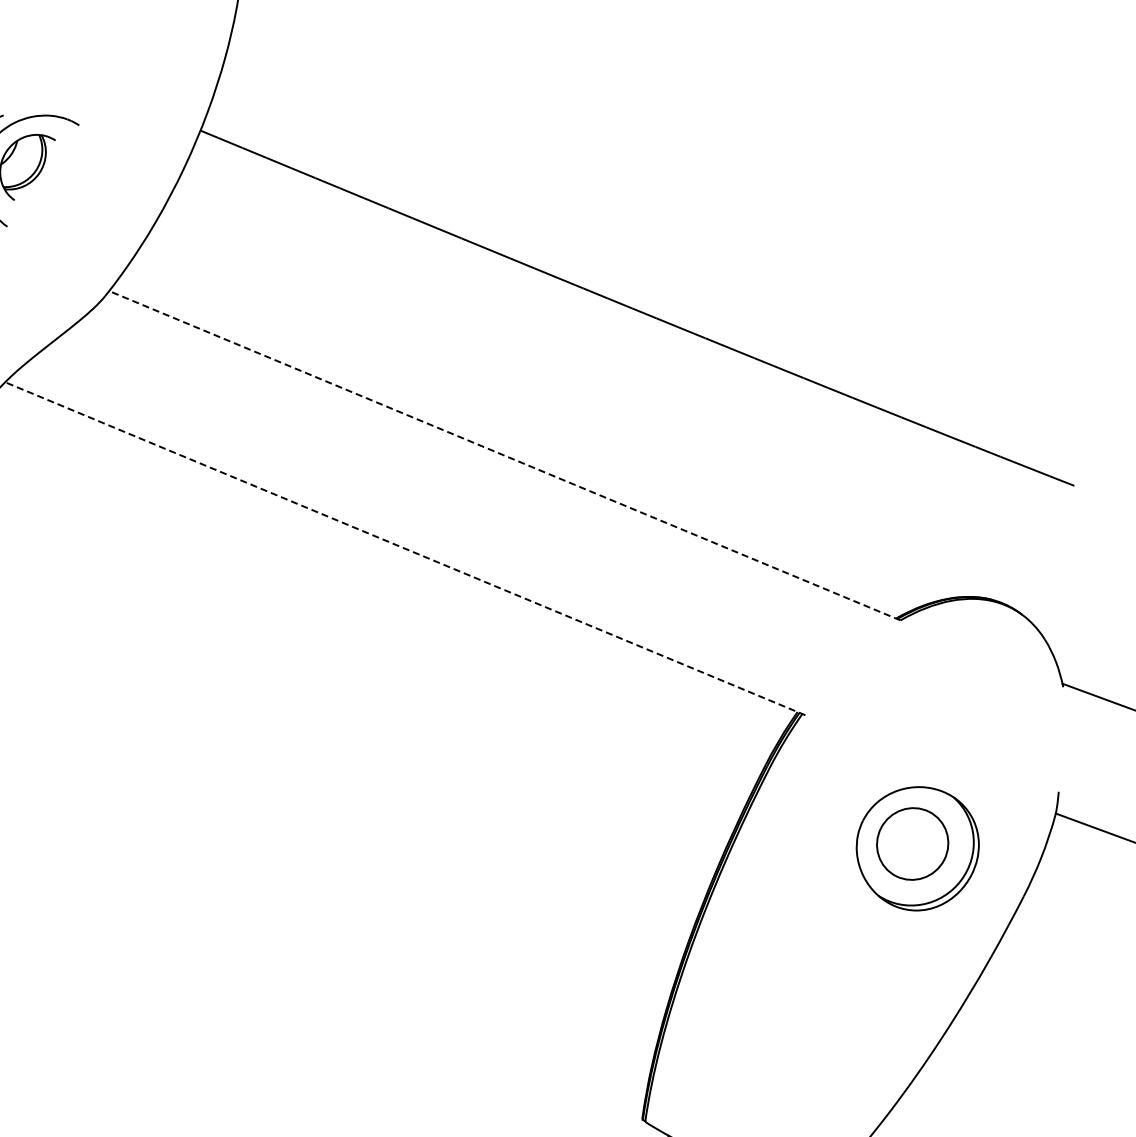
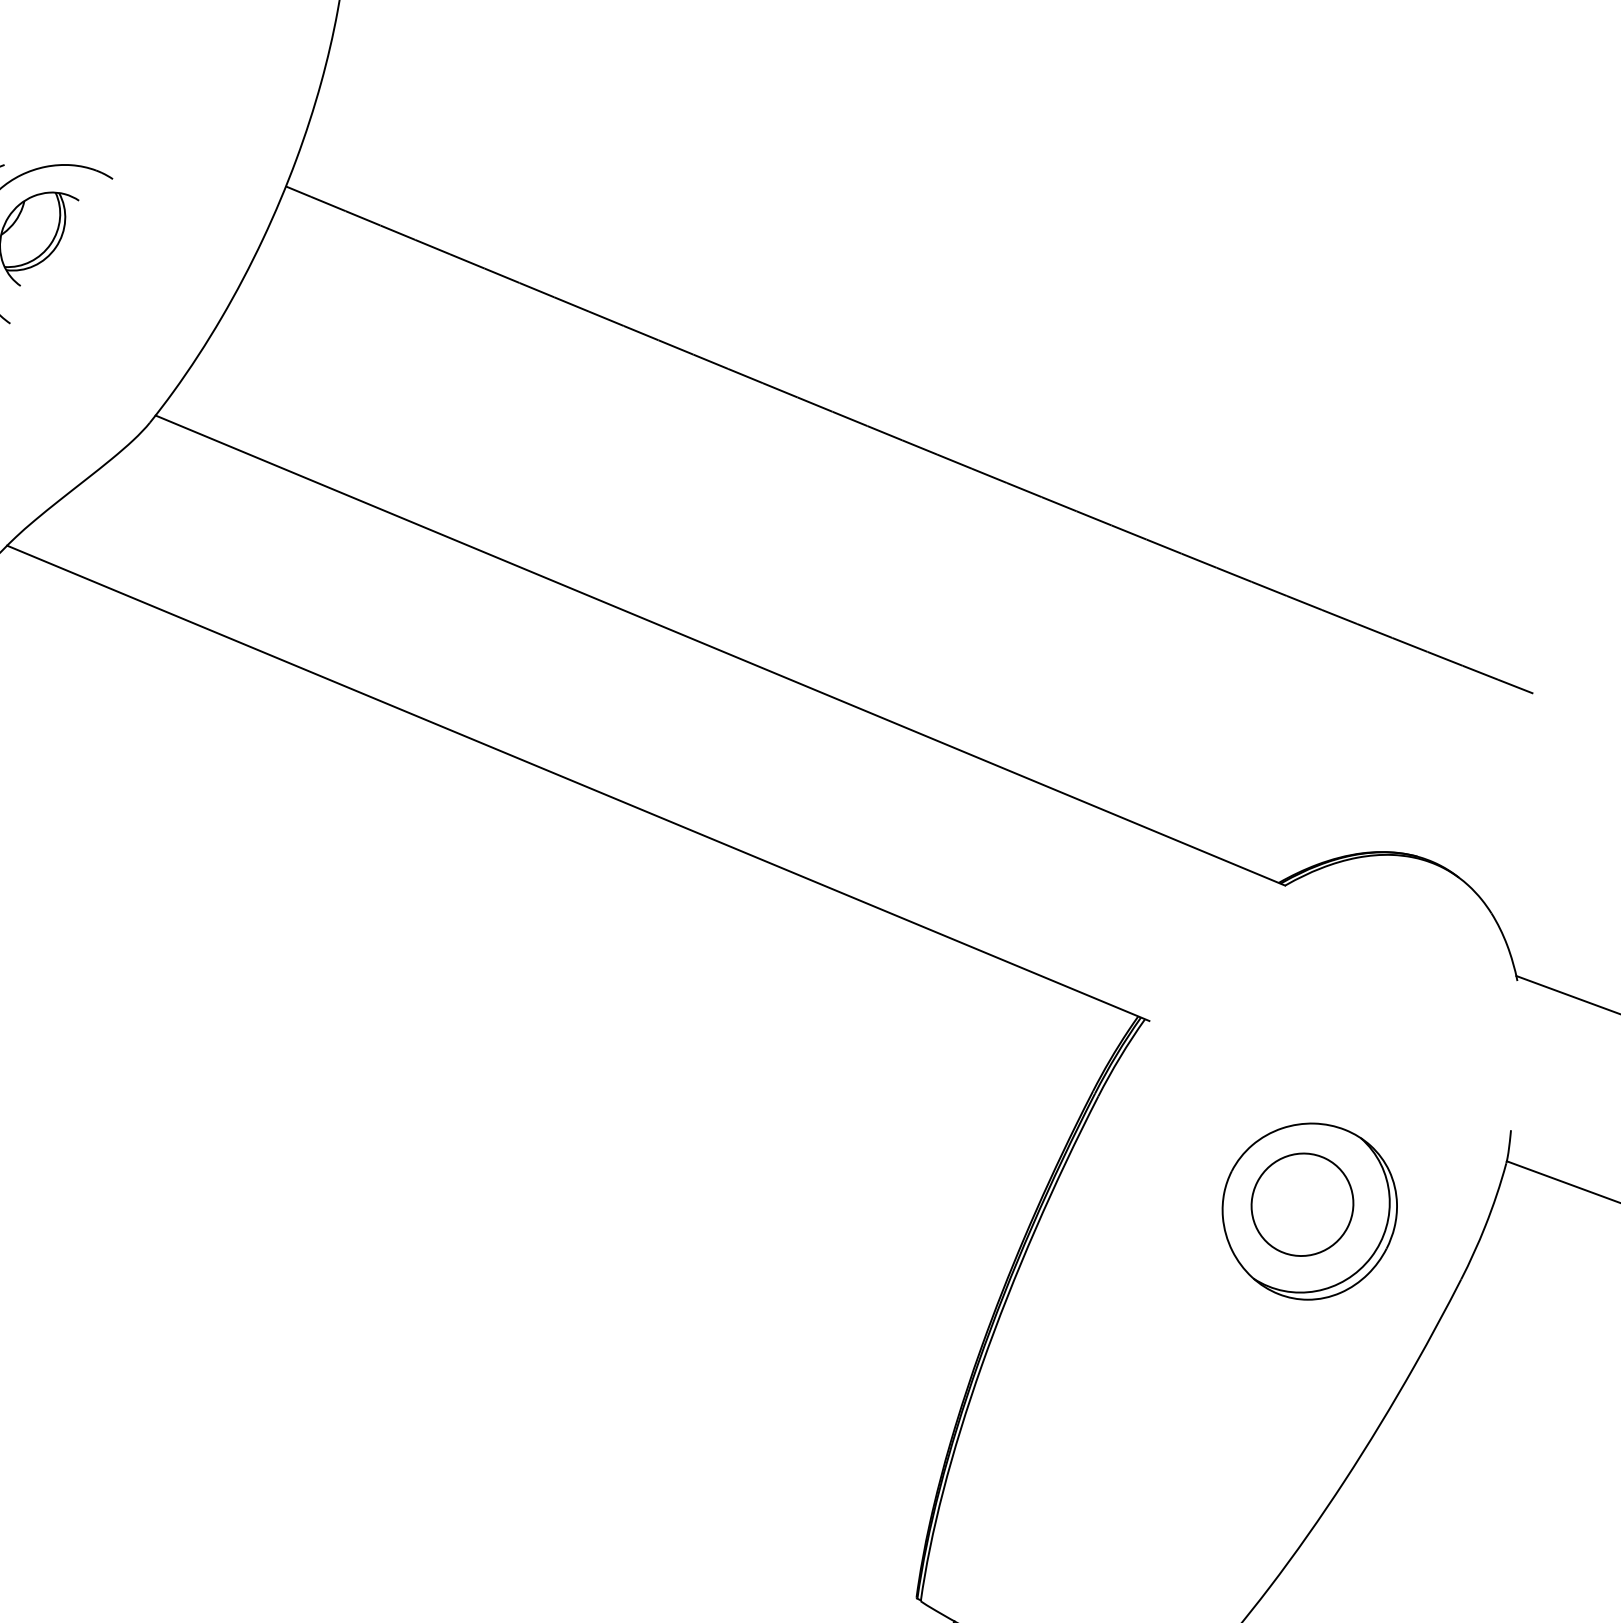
line: (504, 455) -> (719, 650), dashed -> solid
line: (404, 548) -> (577, 782), dashed -> solid

